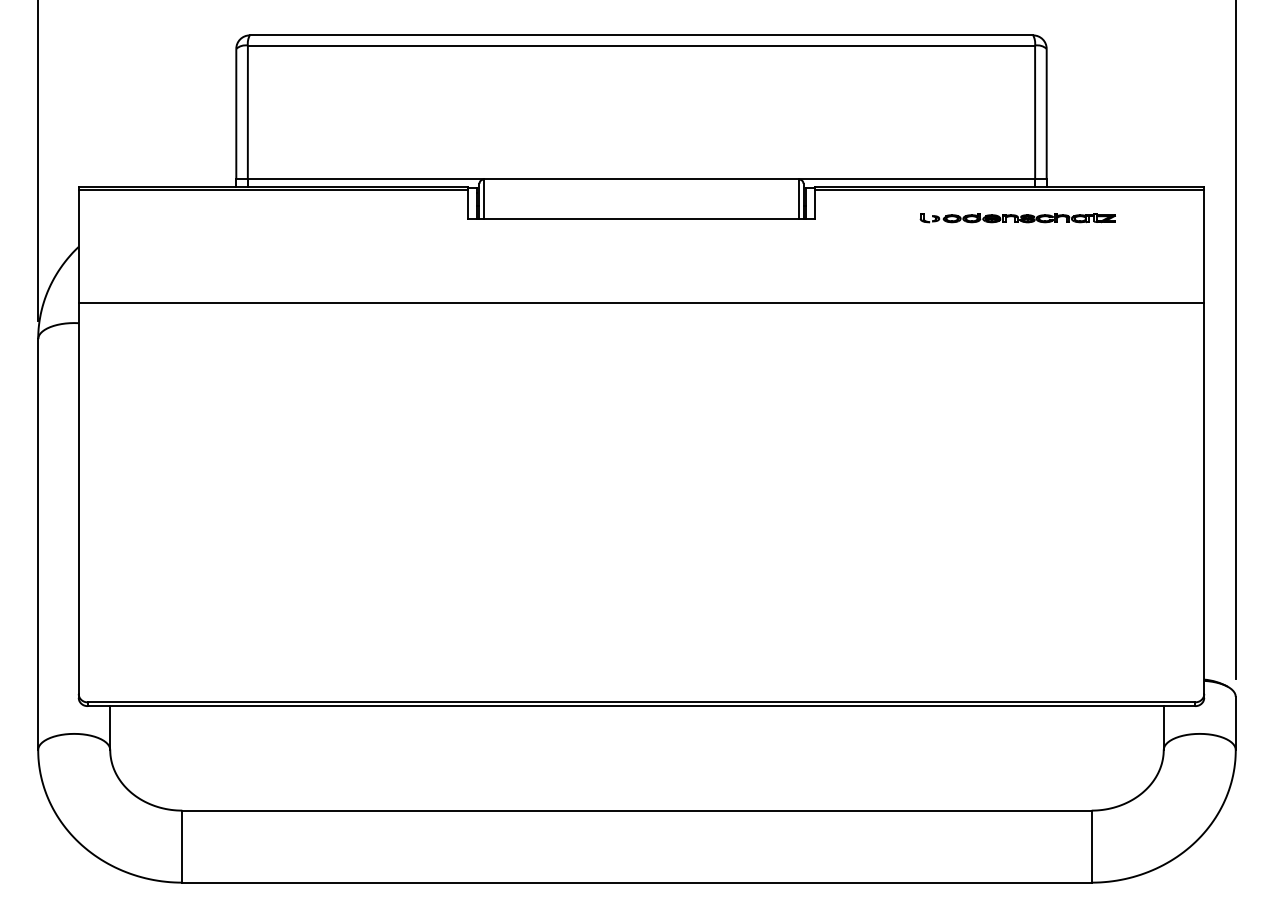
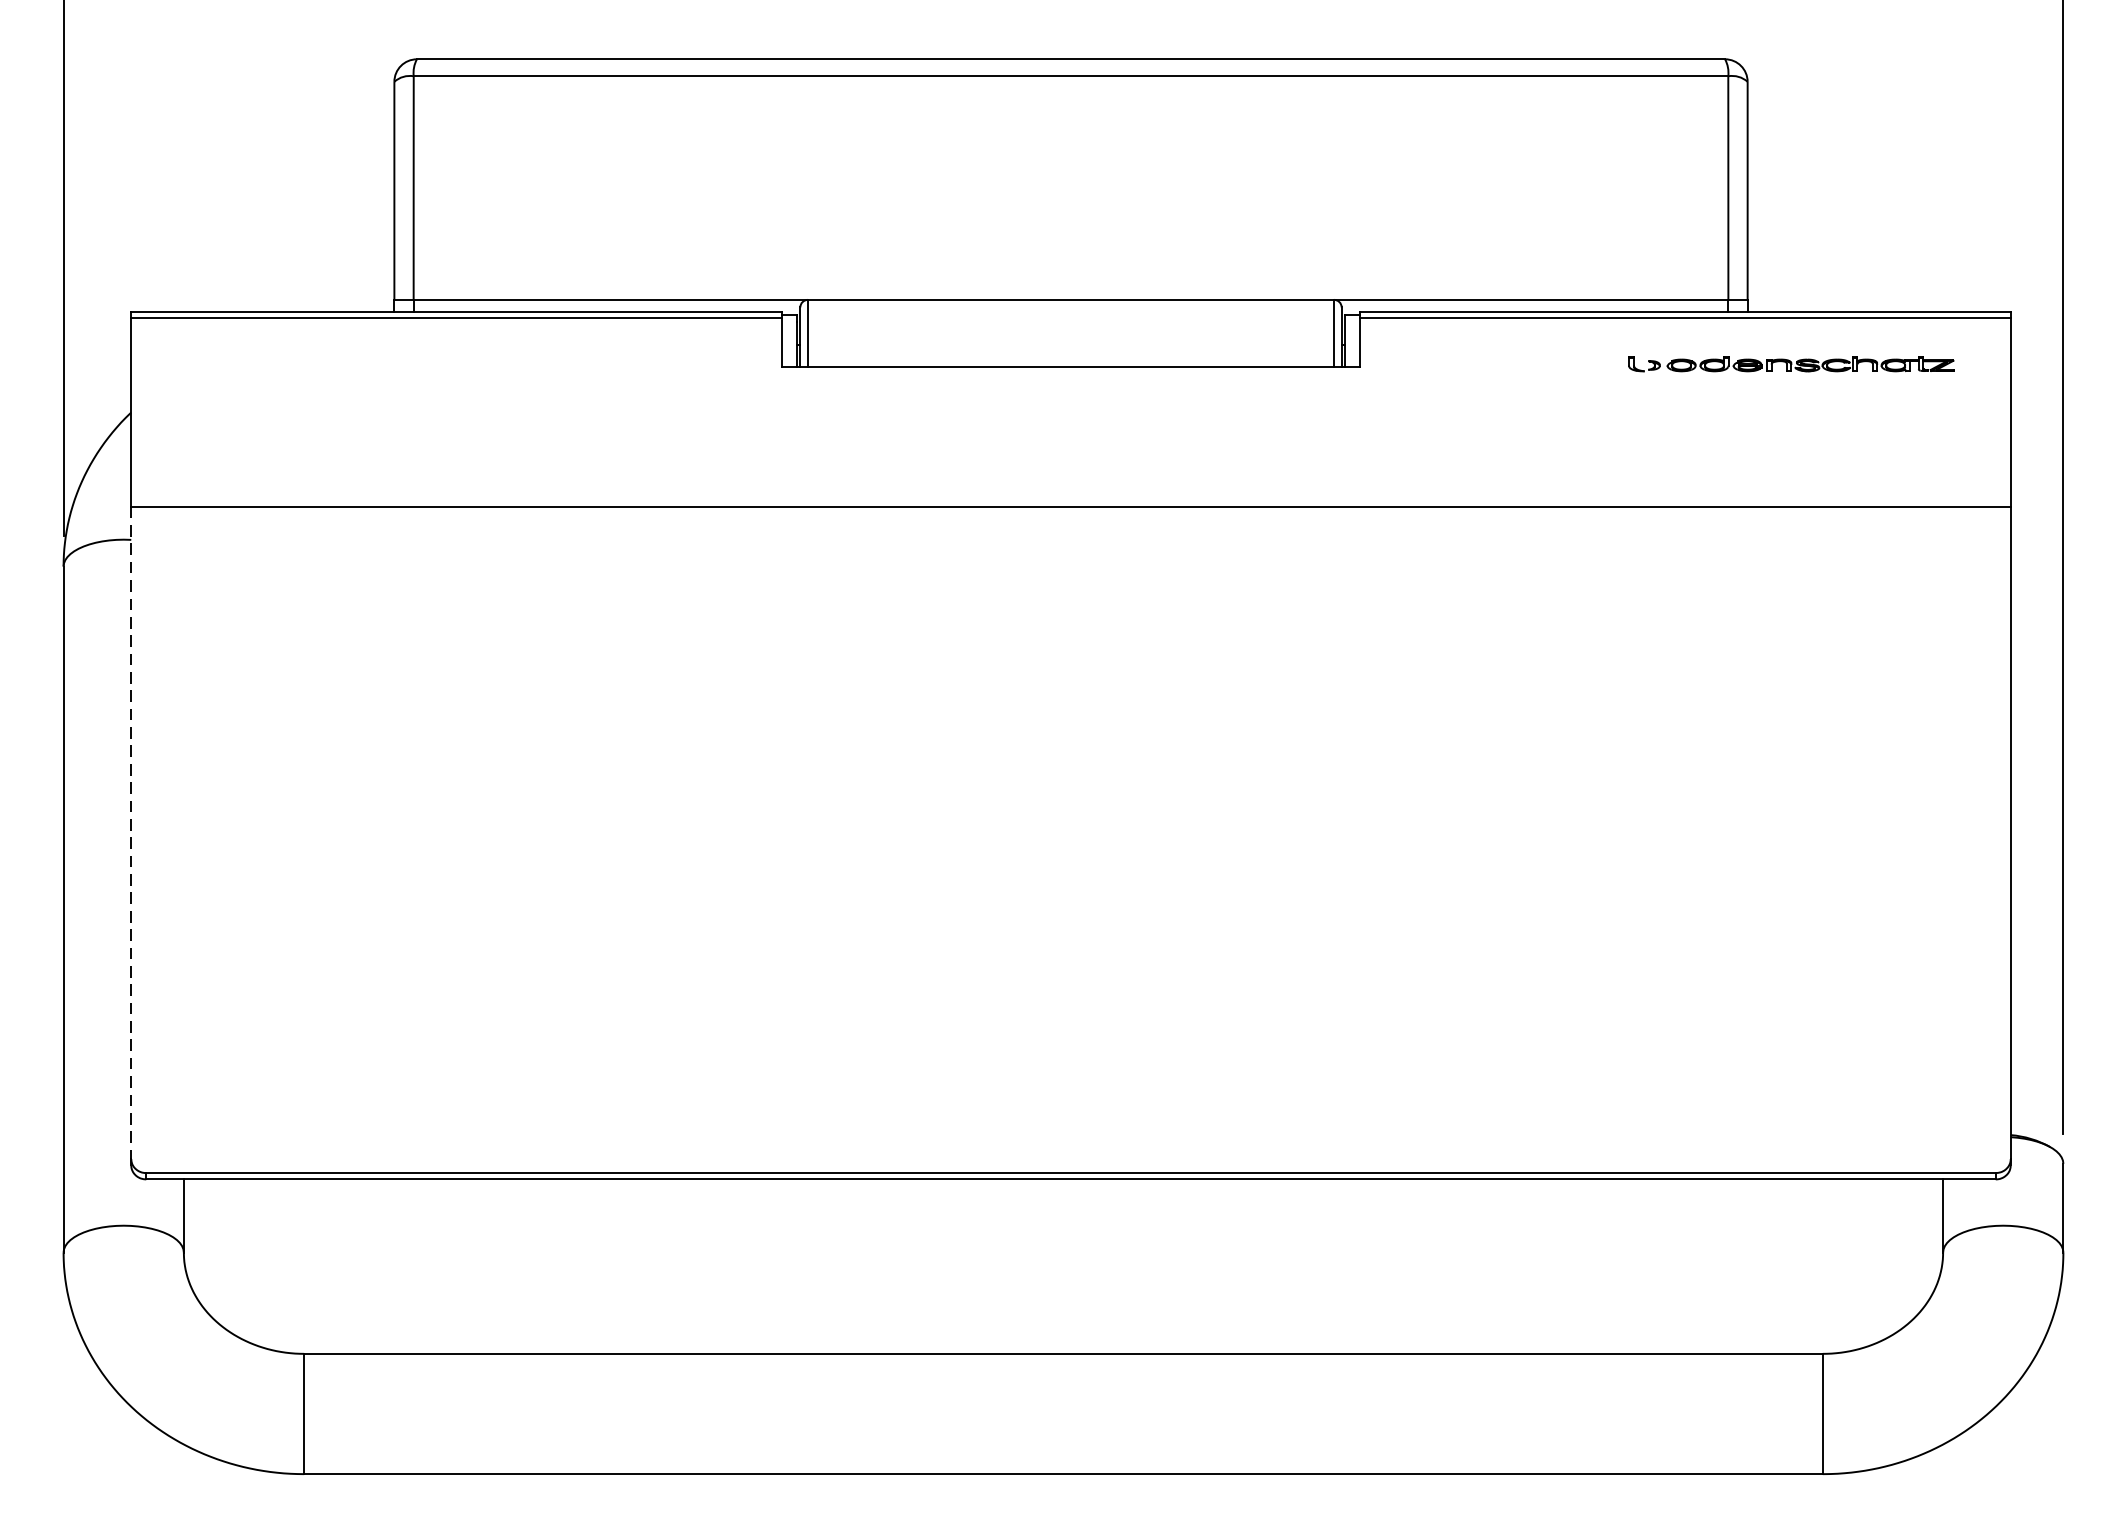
part: (1017, 218) -> (1790, 365), moved
line: (78, 499) -> (130, 834), solid -> dashed

